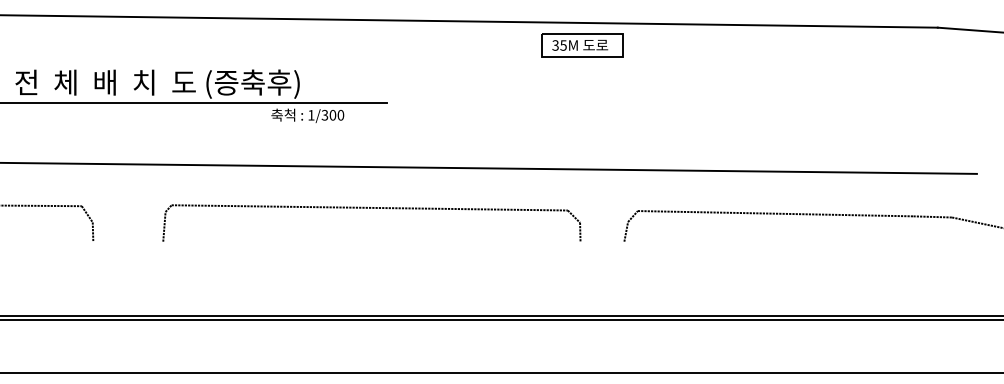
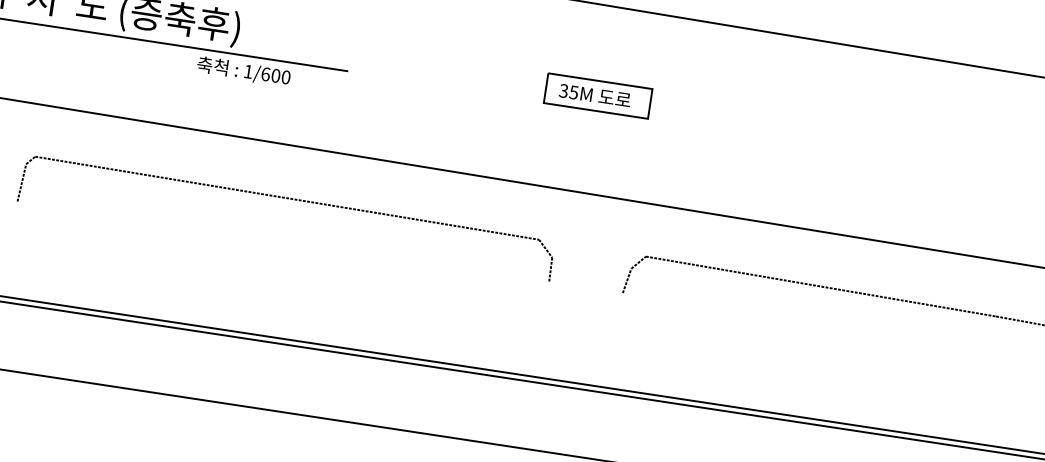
part: (582, 45) -> (598, 96), moved
text: (324, 114) -> (265, 73), 1/300 -> 1/600
part: (371, 208) -> (289, 199), moved

